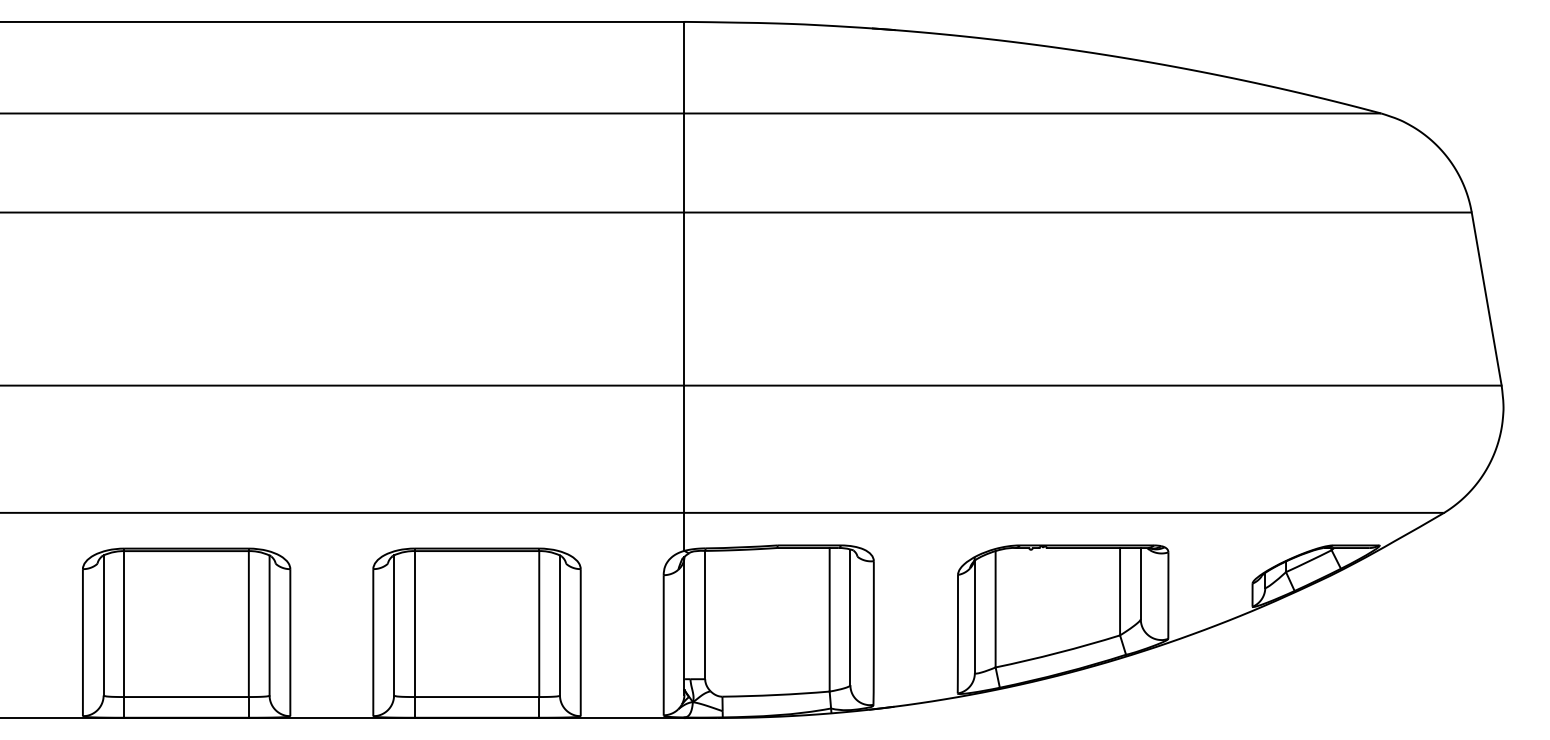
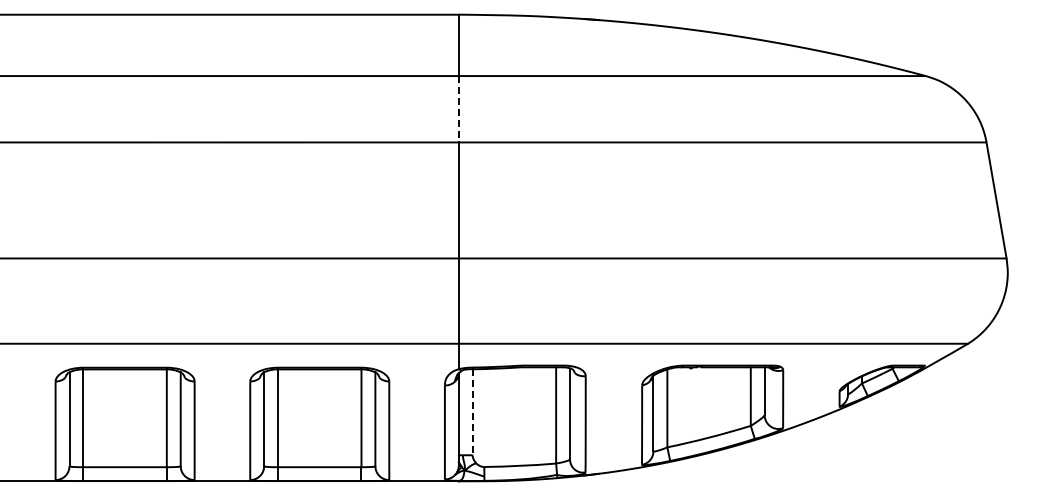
line: (683, 163) -> (458, 109), solid -> dashed
line: (704, 615) -> (472, 412), solid -> dashed

